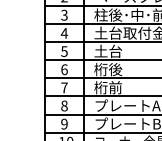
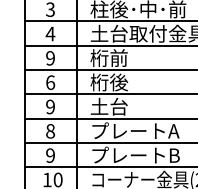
text: (108, 50) -> (109, 56), 土台 -> 桁前
text: (64, 51) -> (50, 58), 5 -> 9
text: (64, 87) -> (50, 106), 7 -> 9
text: (108, 87) -> (109, 106), 桁前 -> 土台

